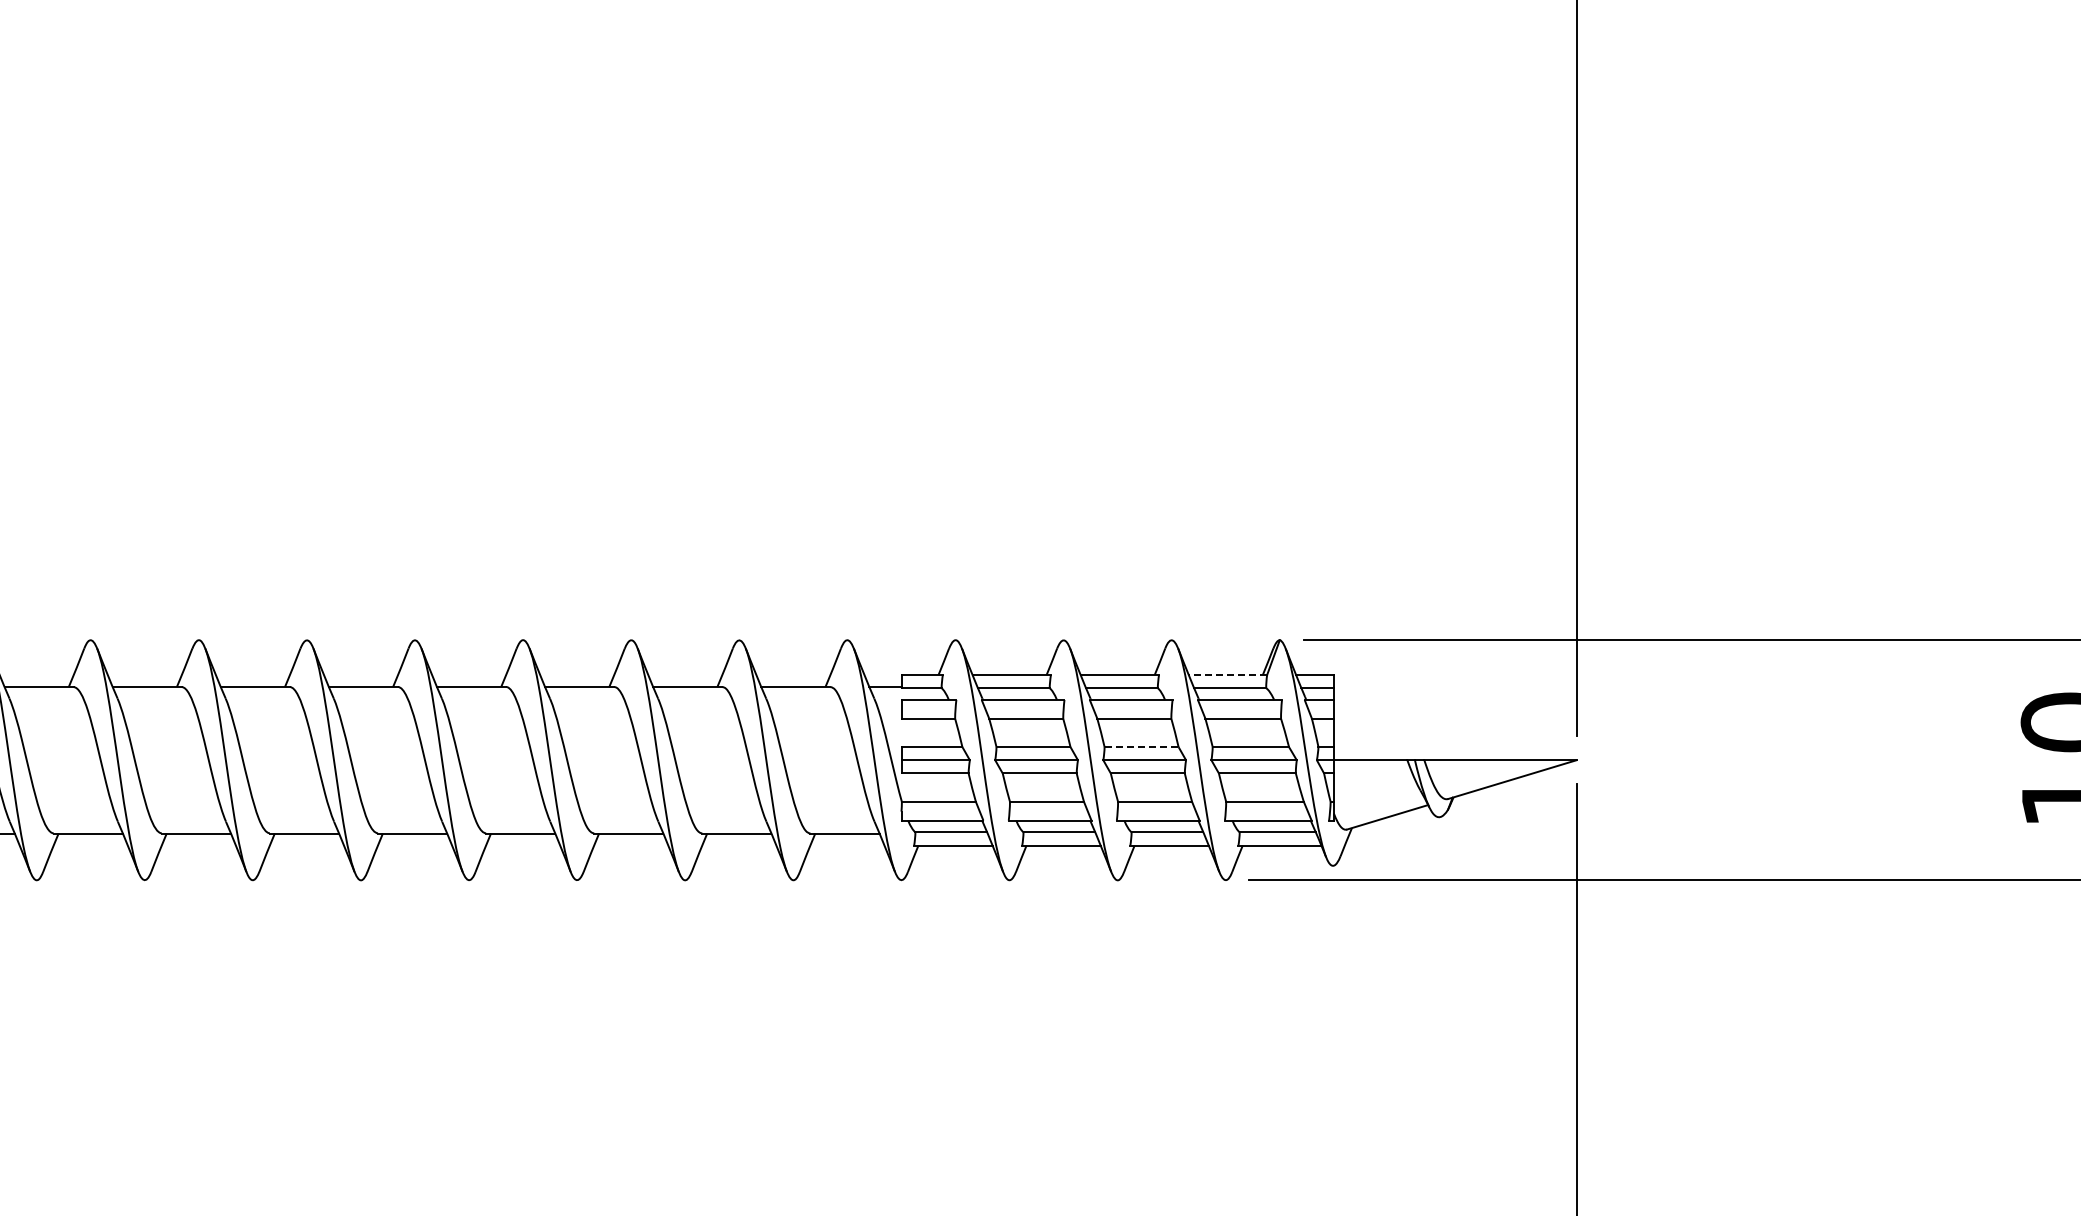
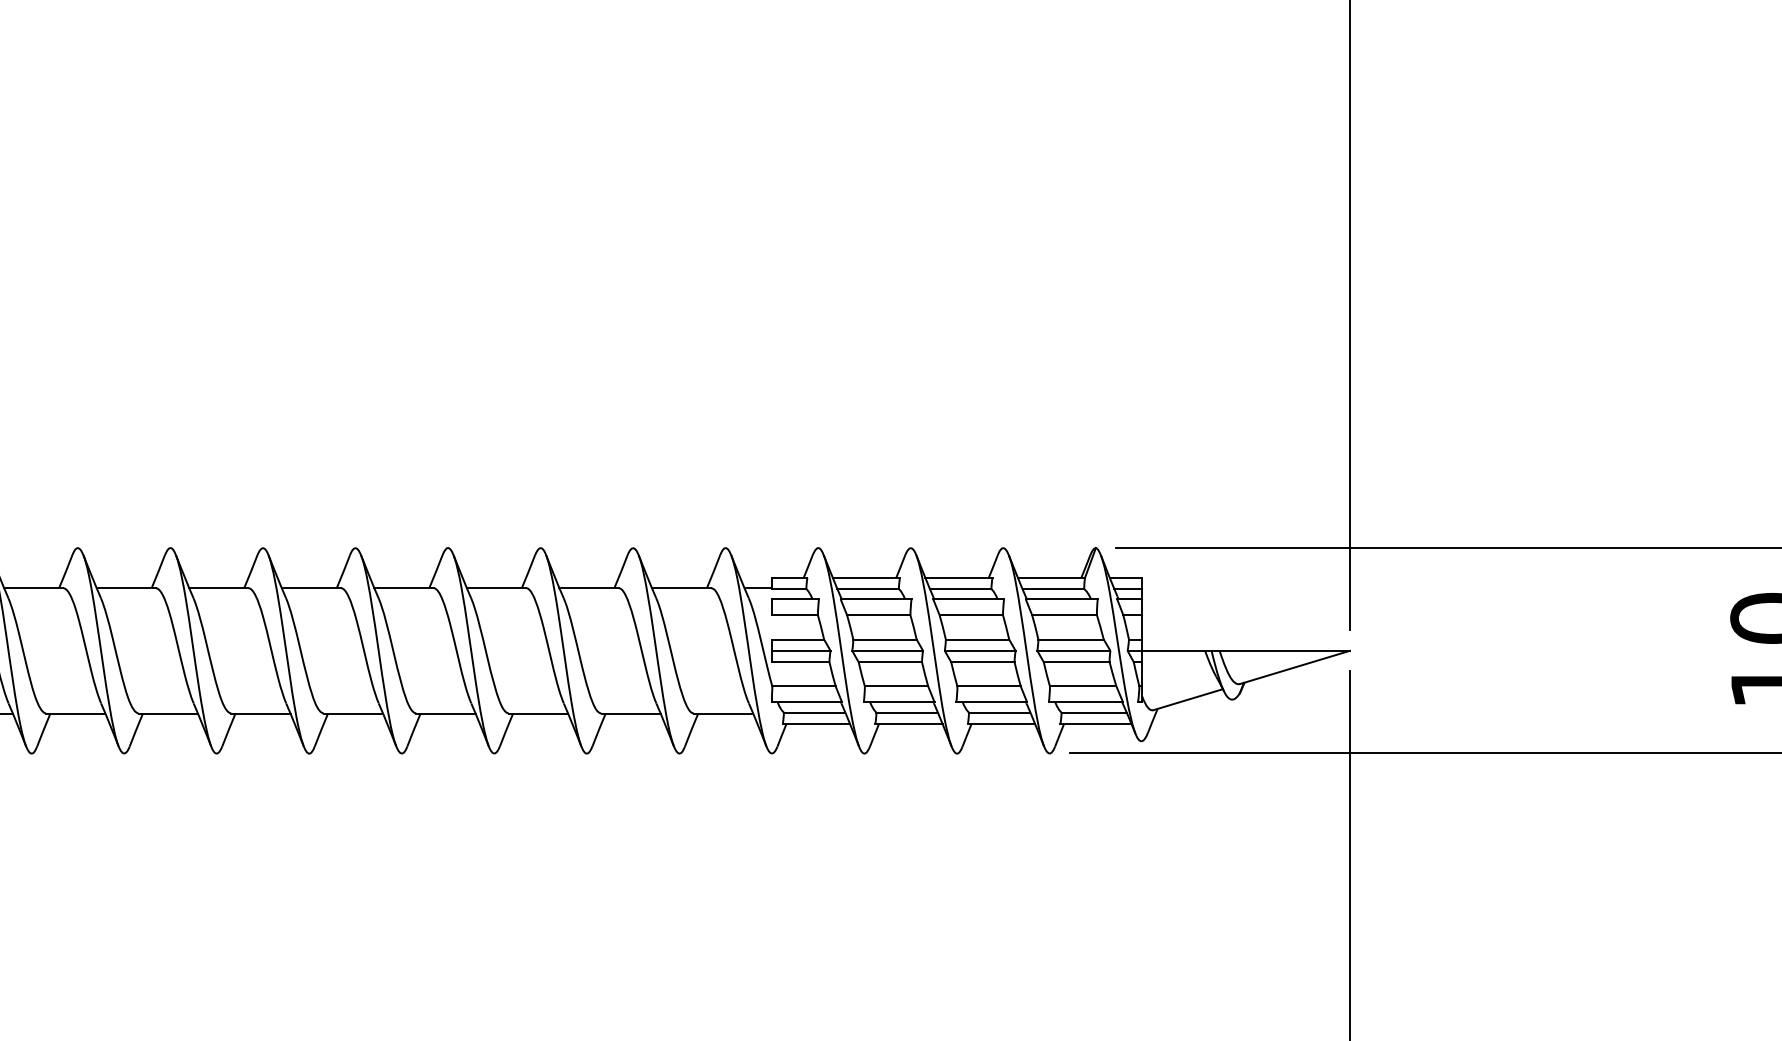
line: (1227, 674) -> (1051, 577), dashed -> solid
line: (1141, 747) -> (977, 639), dashed -> solid

